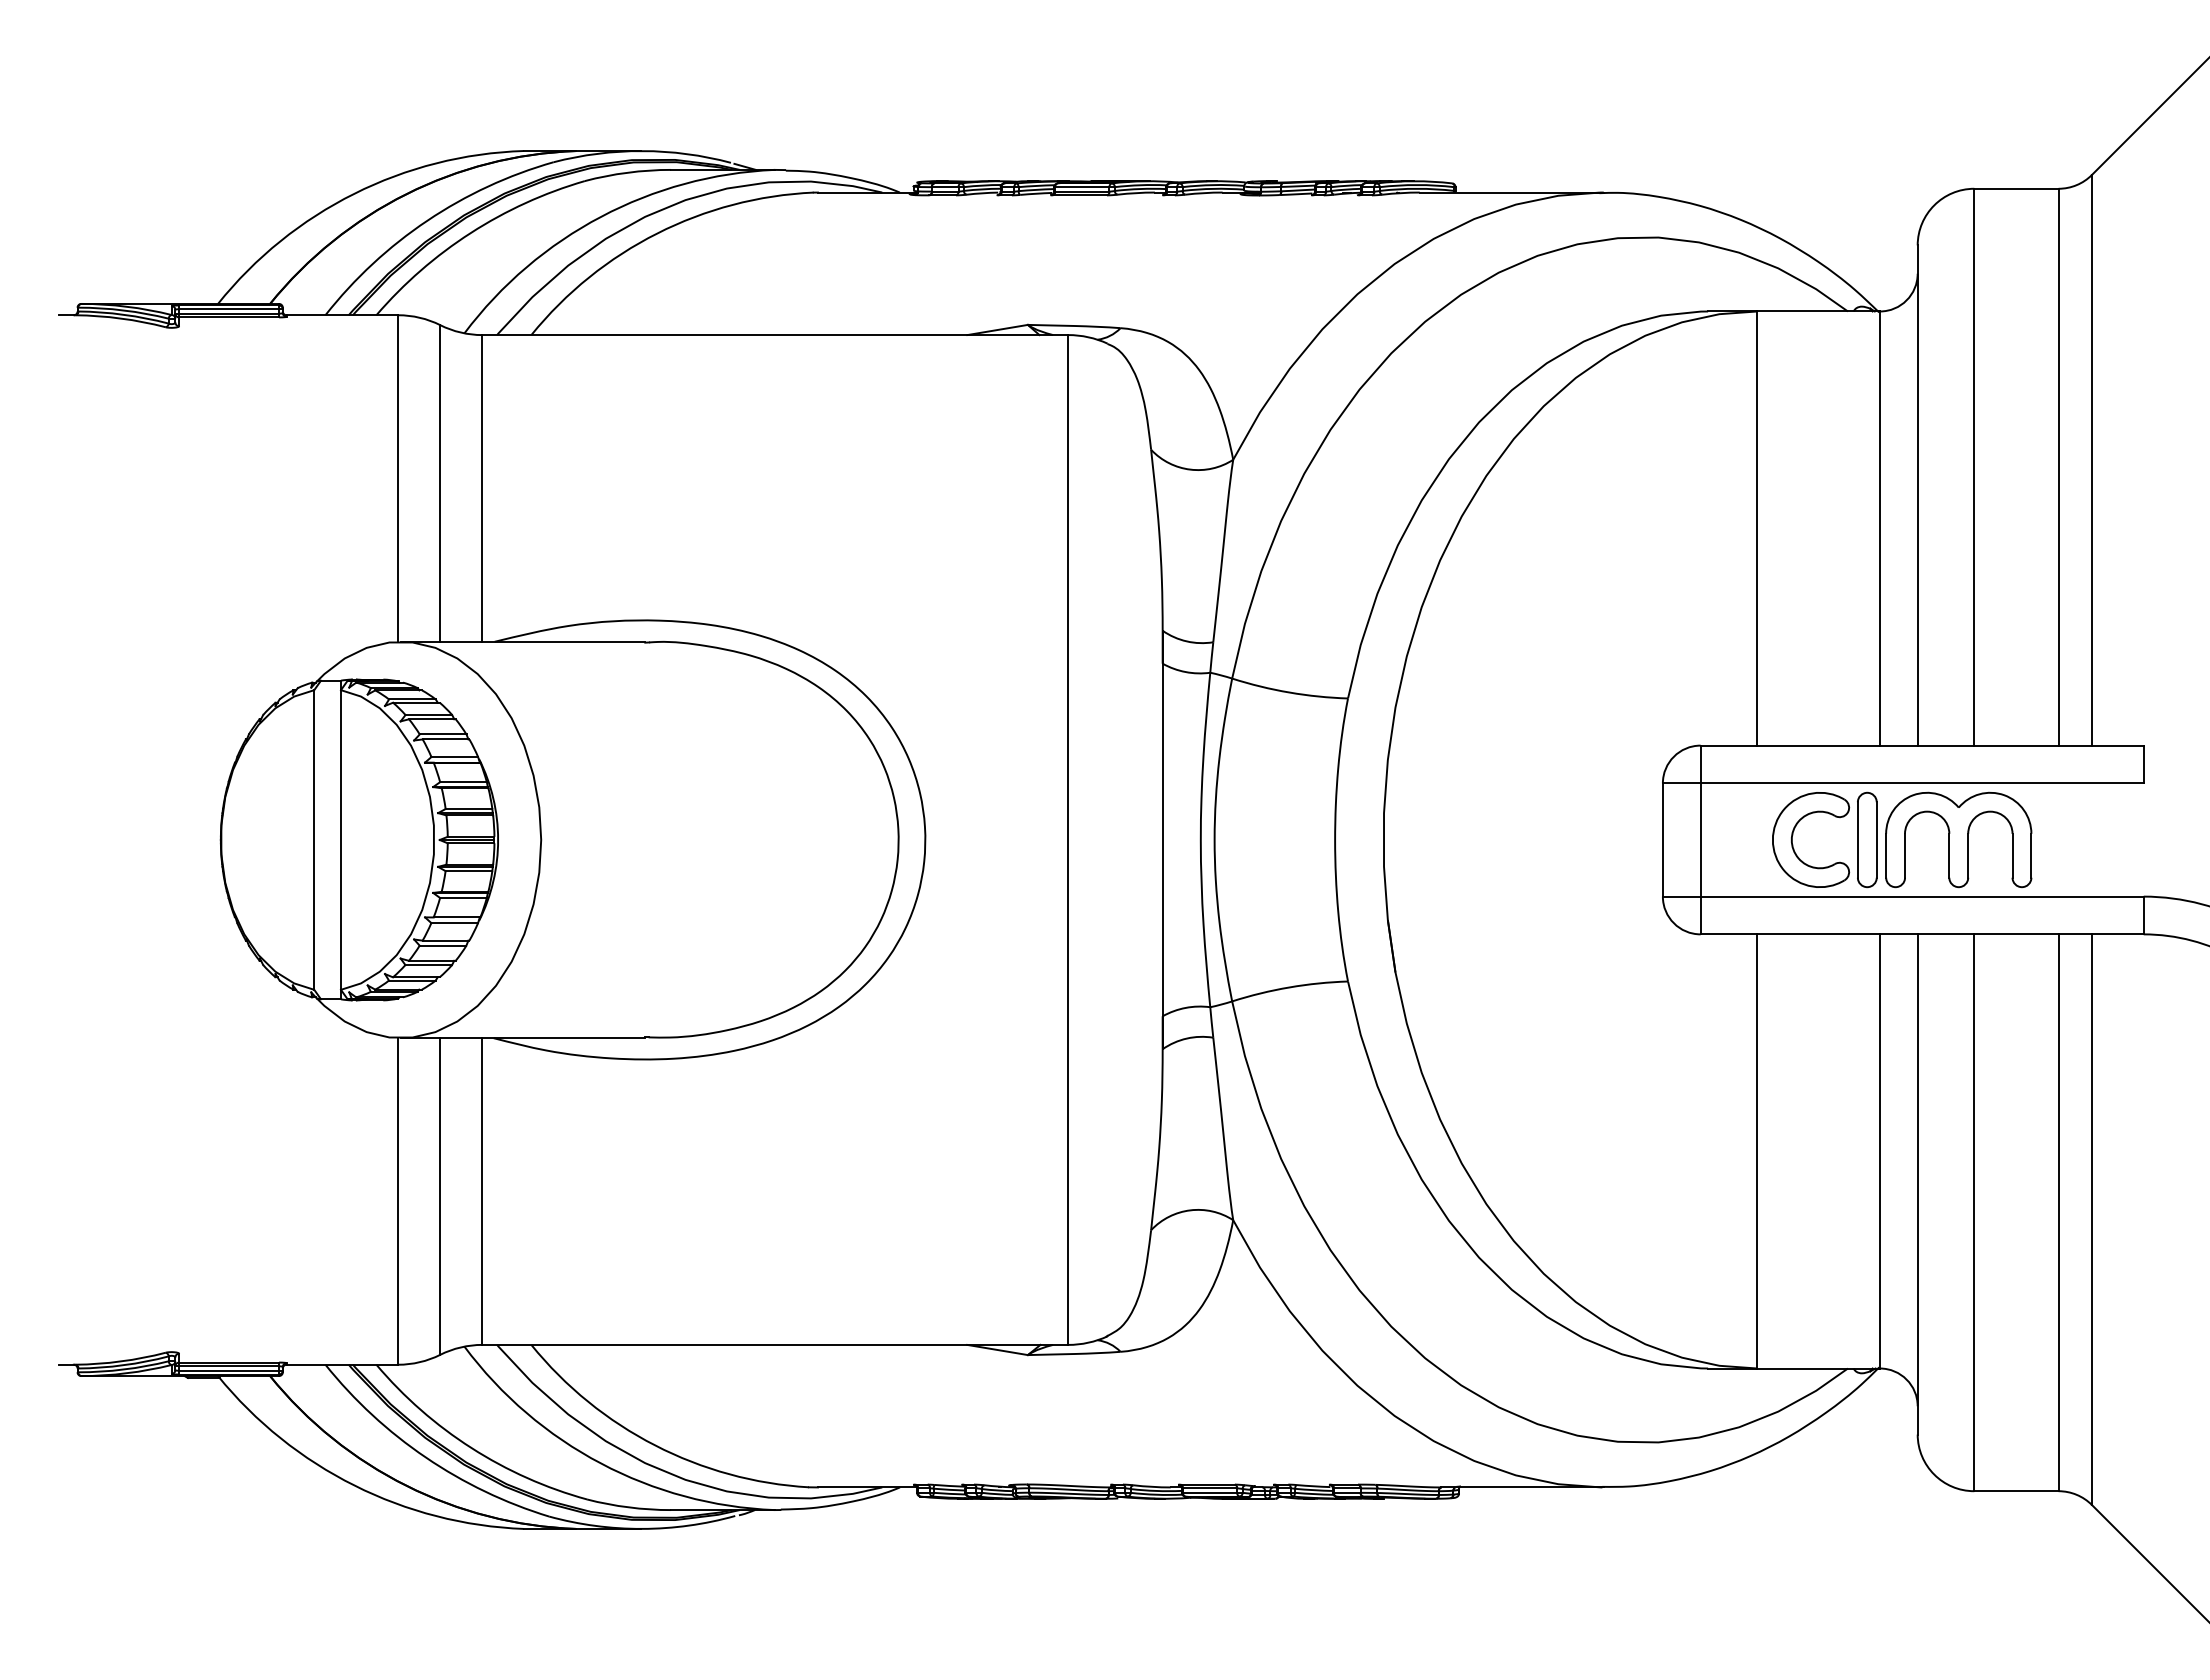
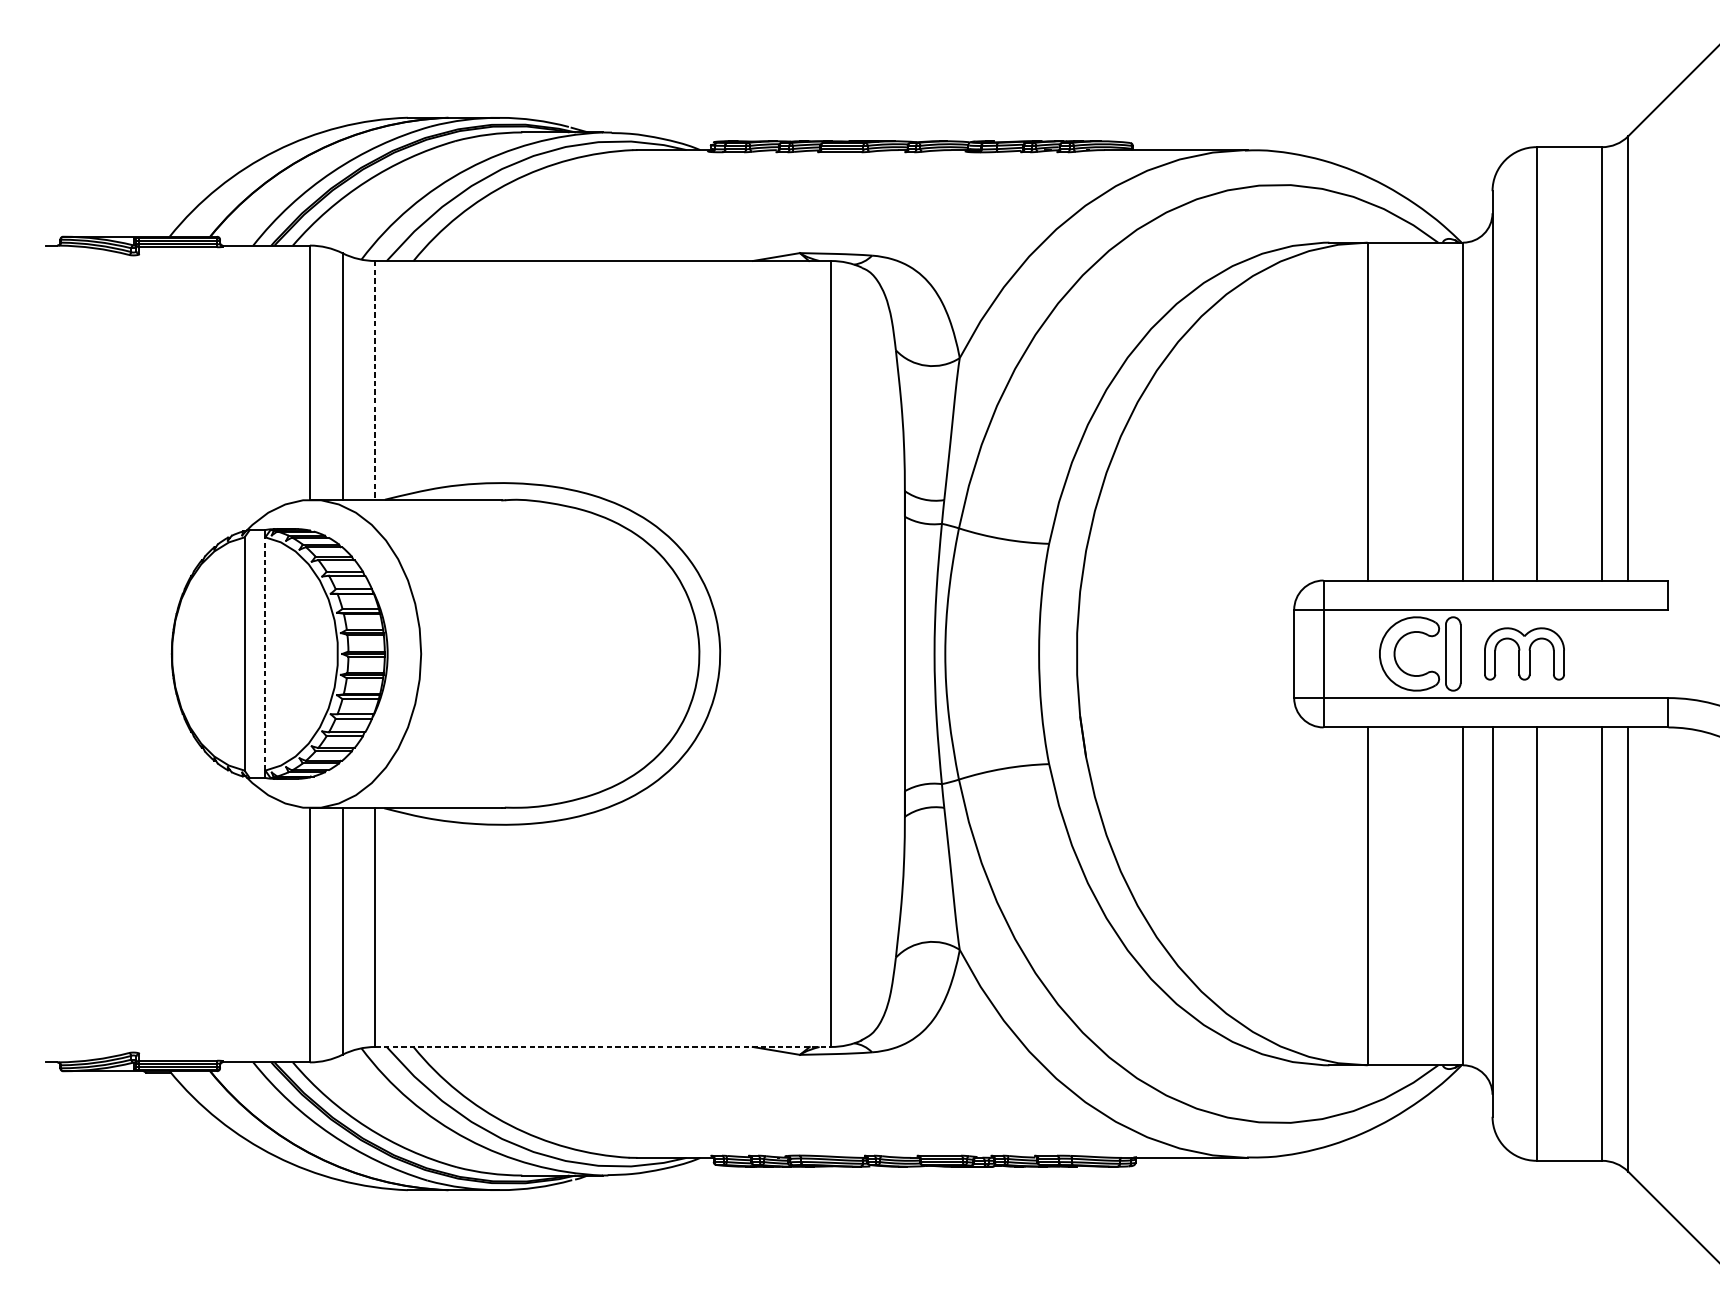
line: (482, 488) -> (375, 380), solid -> dashed
line: (340, 839) -> (264, 653), solid -> dashed
part: (1958, 839) -> (1524, 653), size x0.7
line: (775, 1344) -> (603, 1046), solid -> dashed

